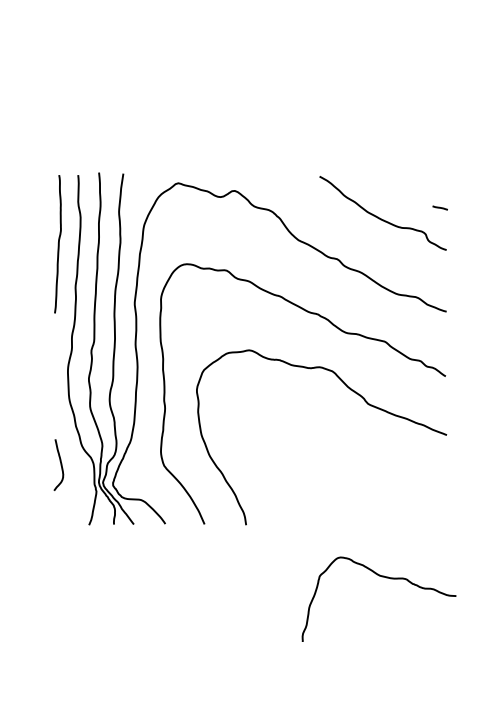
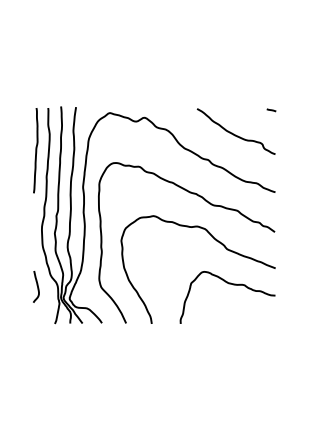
curve: (440, 208) -> (271, 110), moved
curve: (380, 577) -> (228, 284), moved

